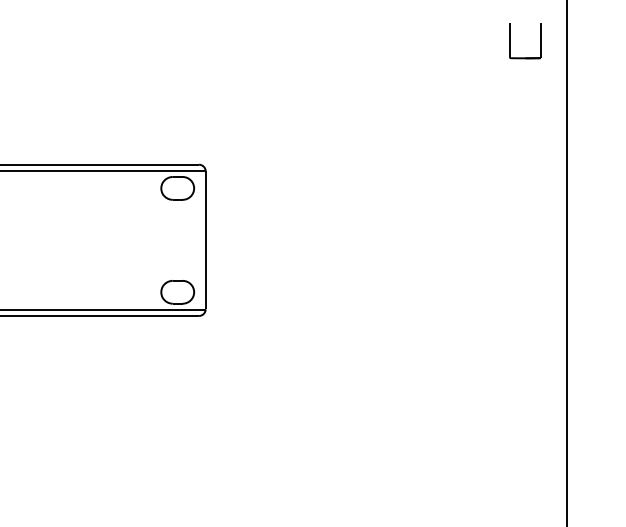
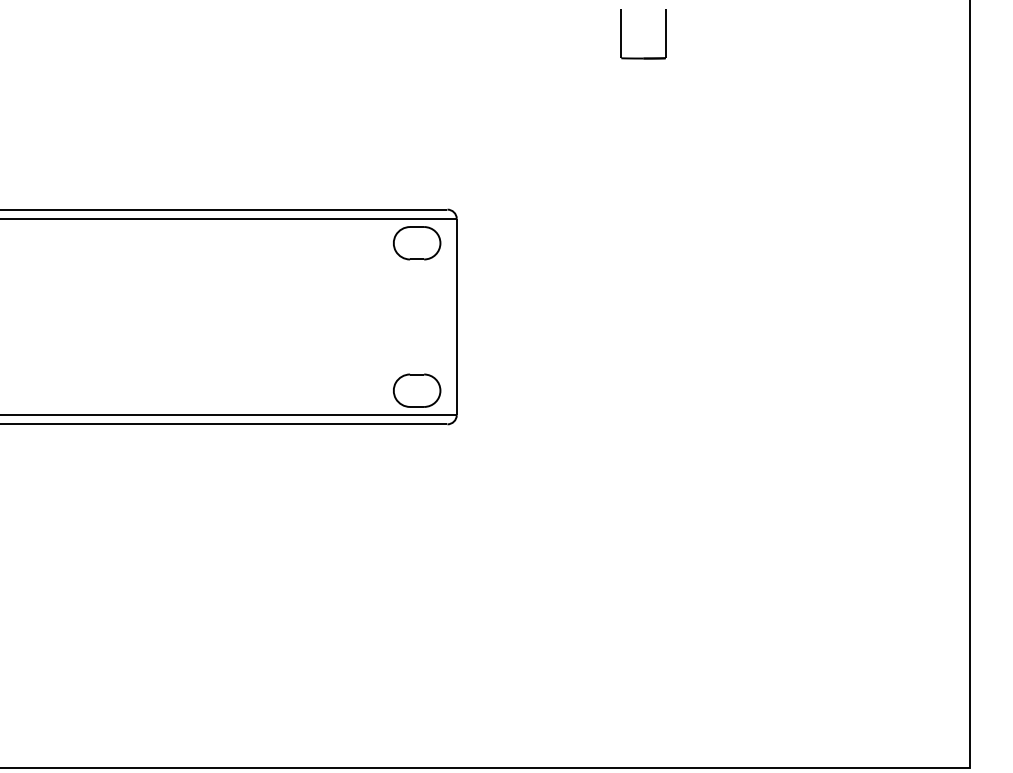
part: (509, 41) -> (621, 34), moved

